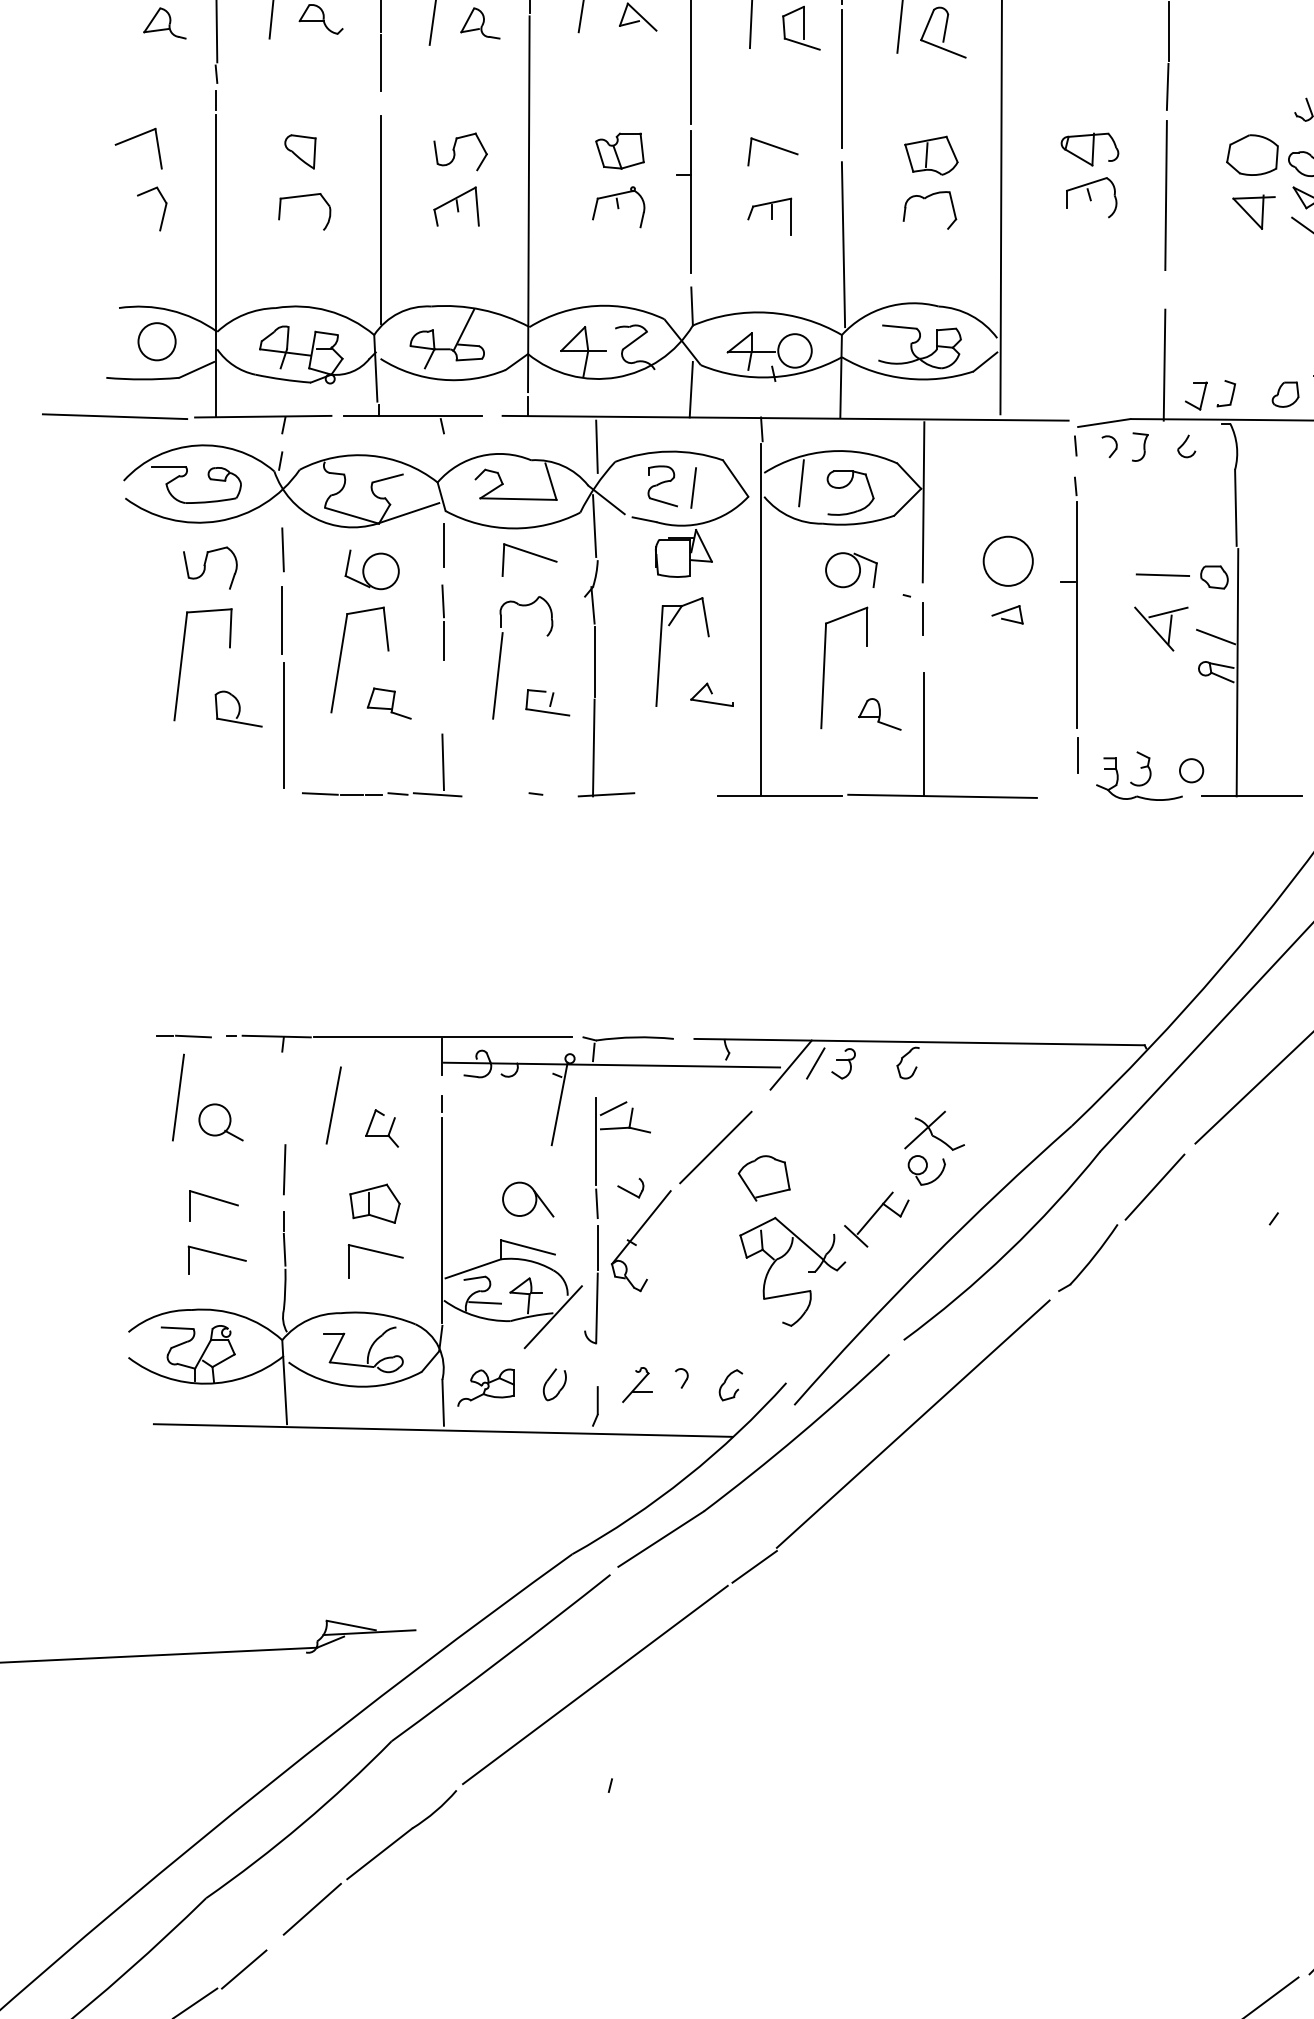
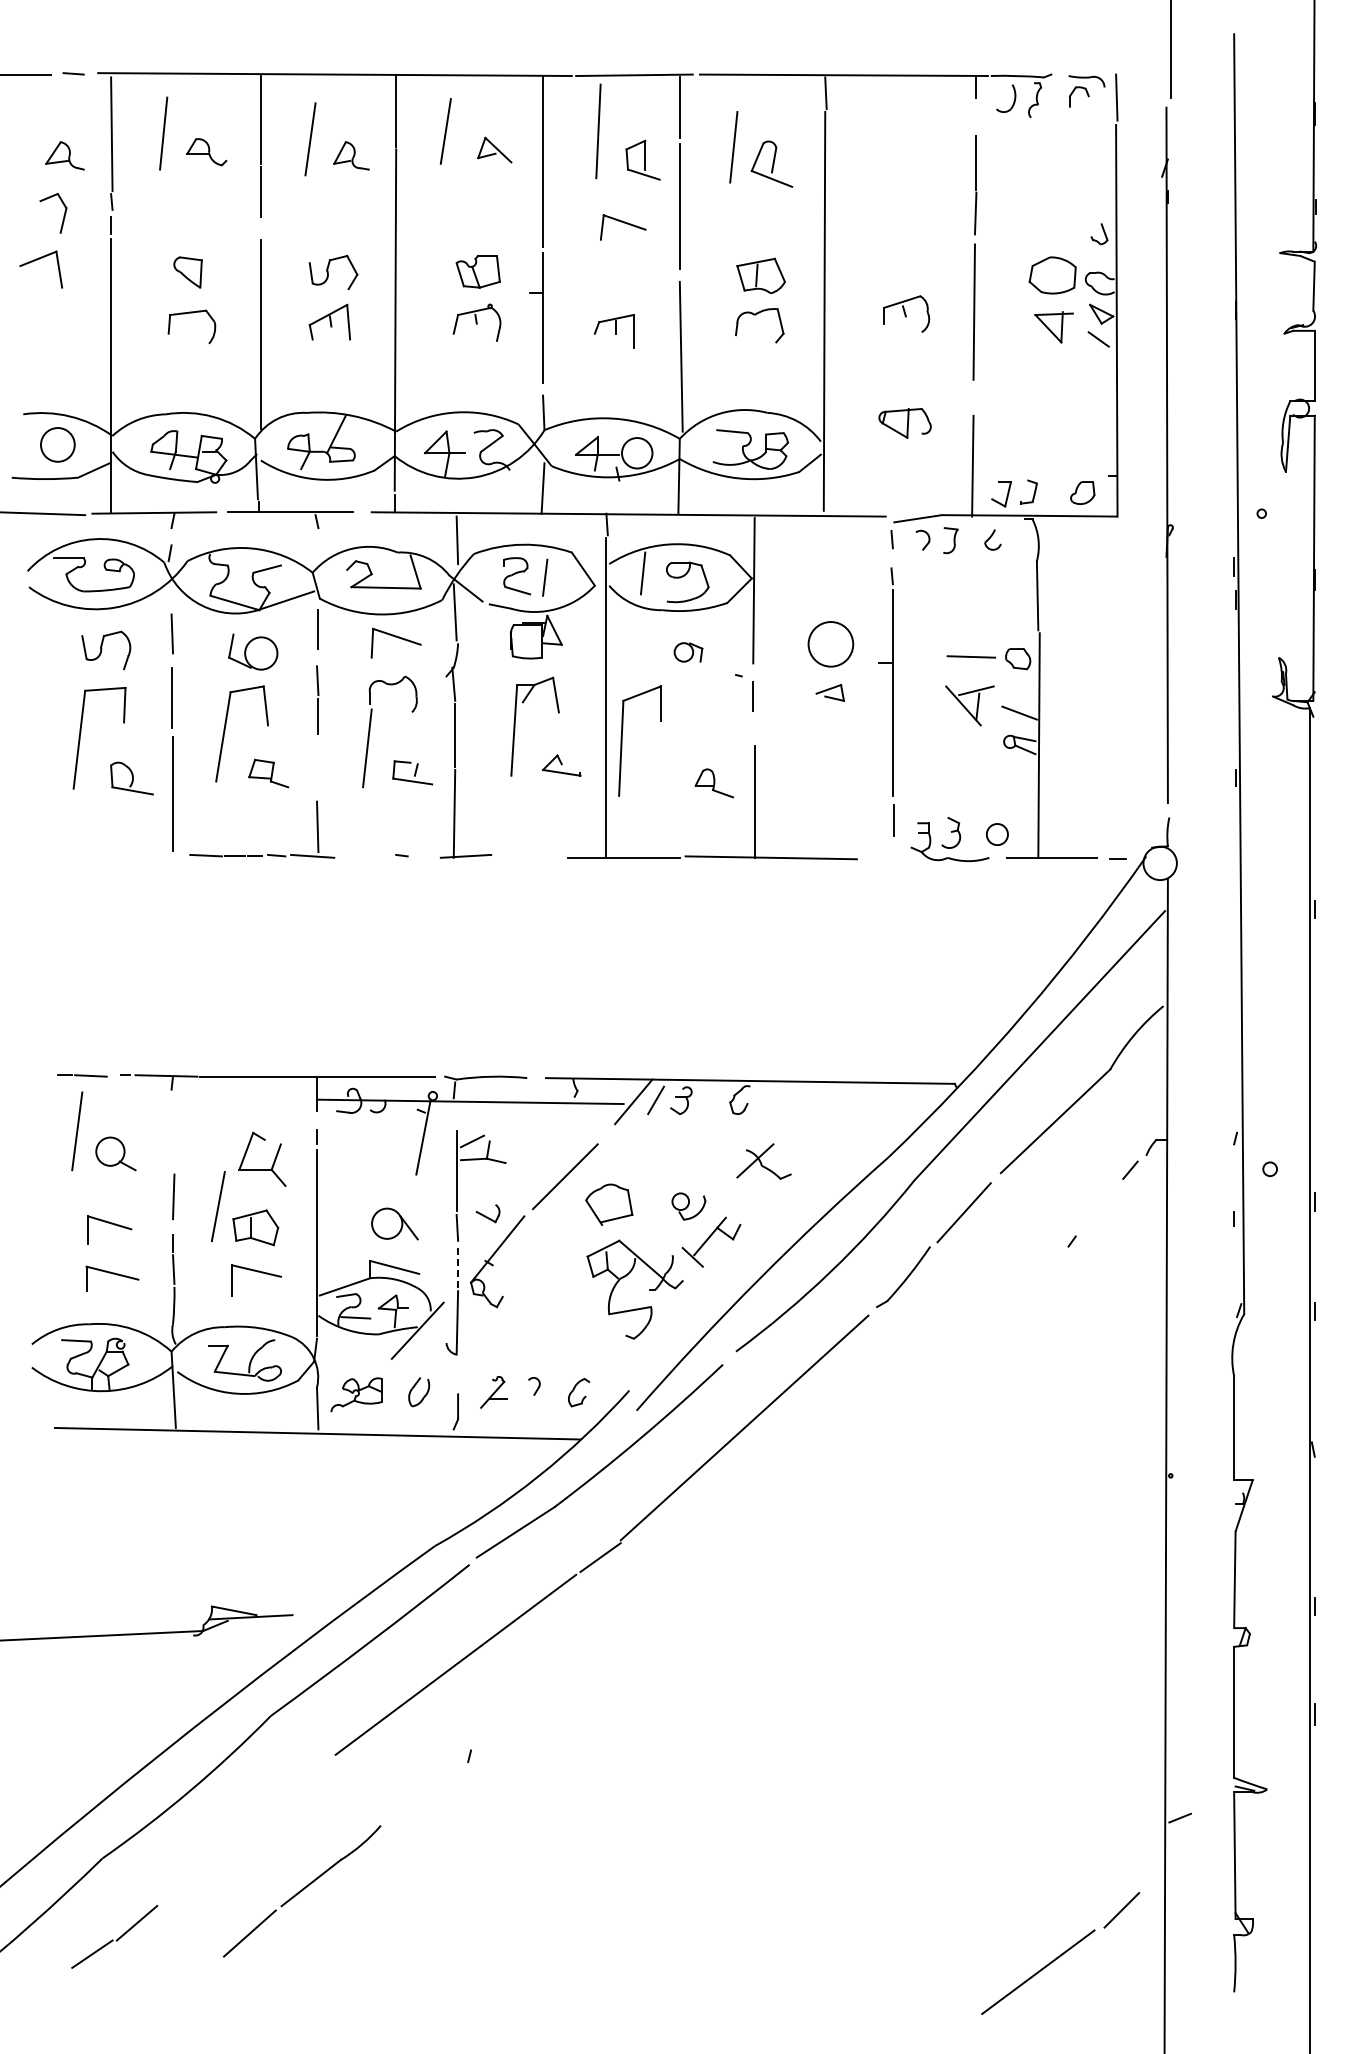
part: (1089, 149) -> (904, 423), moved
part: (773, 151) -> (623, 227), moved
part: (163, 211) -> (63, 215), moved
part: (851, 570) -> (688, 652), size x0.6
part: (825, 667) -> (622, 740), moved
line: (332, 1105) -> (217, 1206), moved
part: (381, 1128) -> (261, 1159), size x1.6
part: (926, 1170) -> (688, 1206), moved
line: (598, 1248) -> (458, 1268), solid -> dashed
part: (370, 1862) -> (302, 1891), moved

